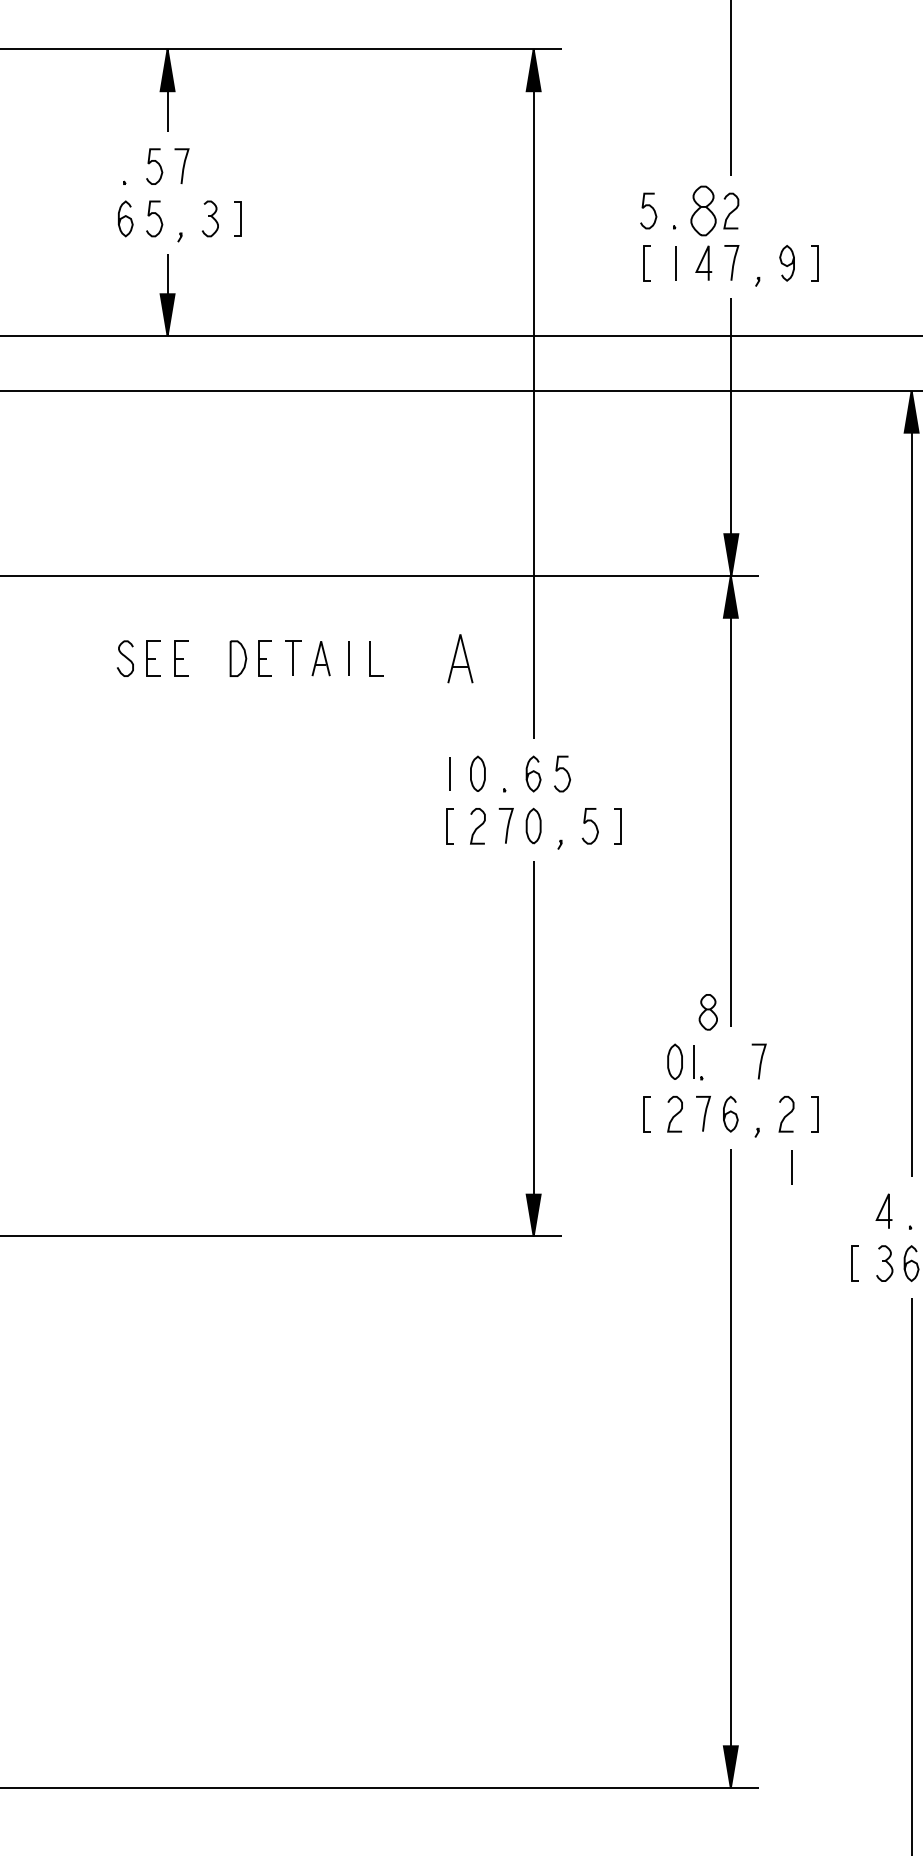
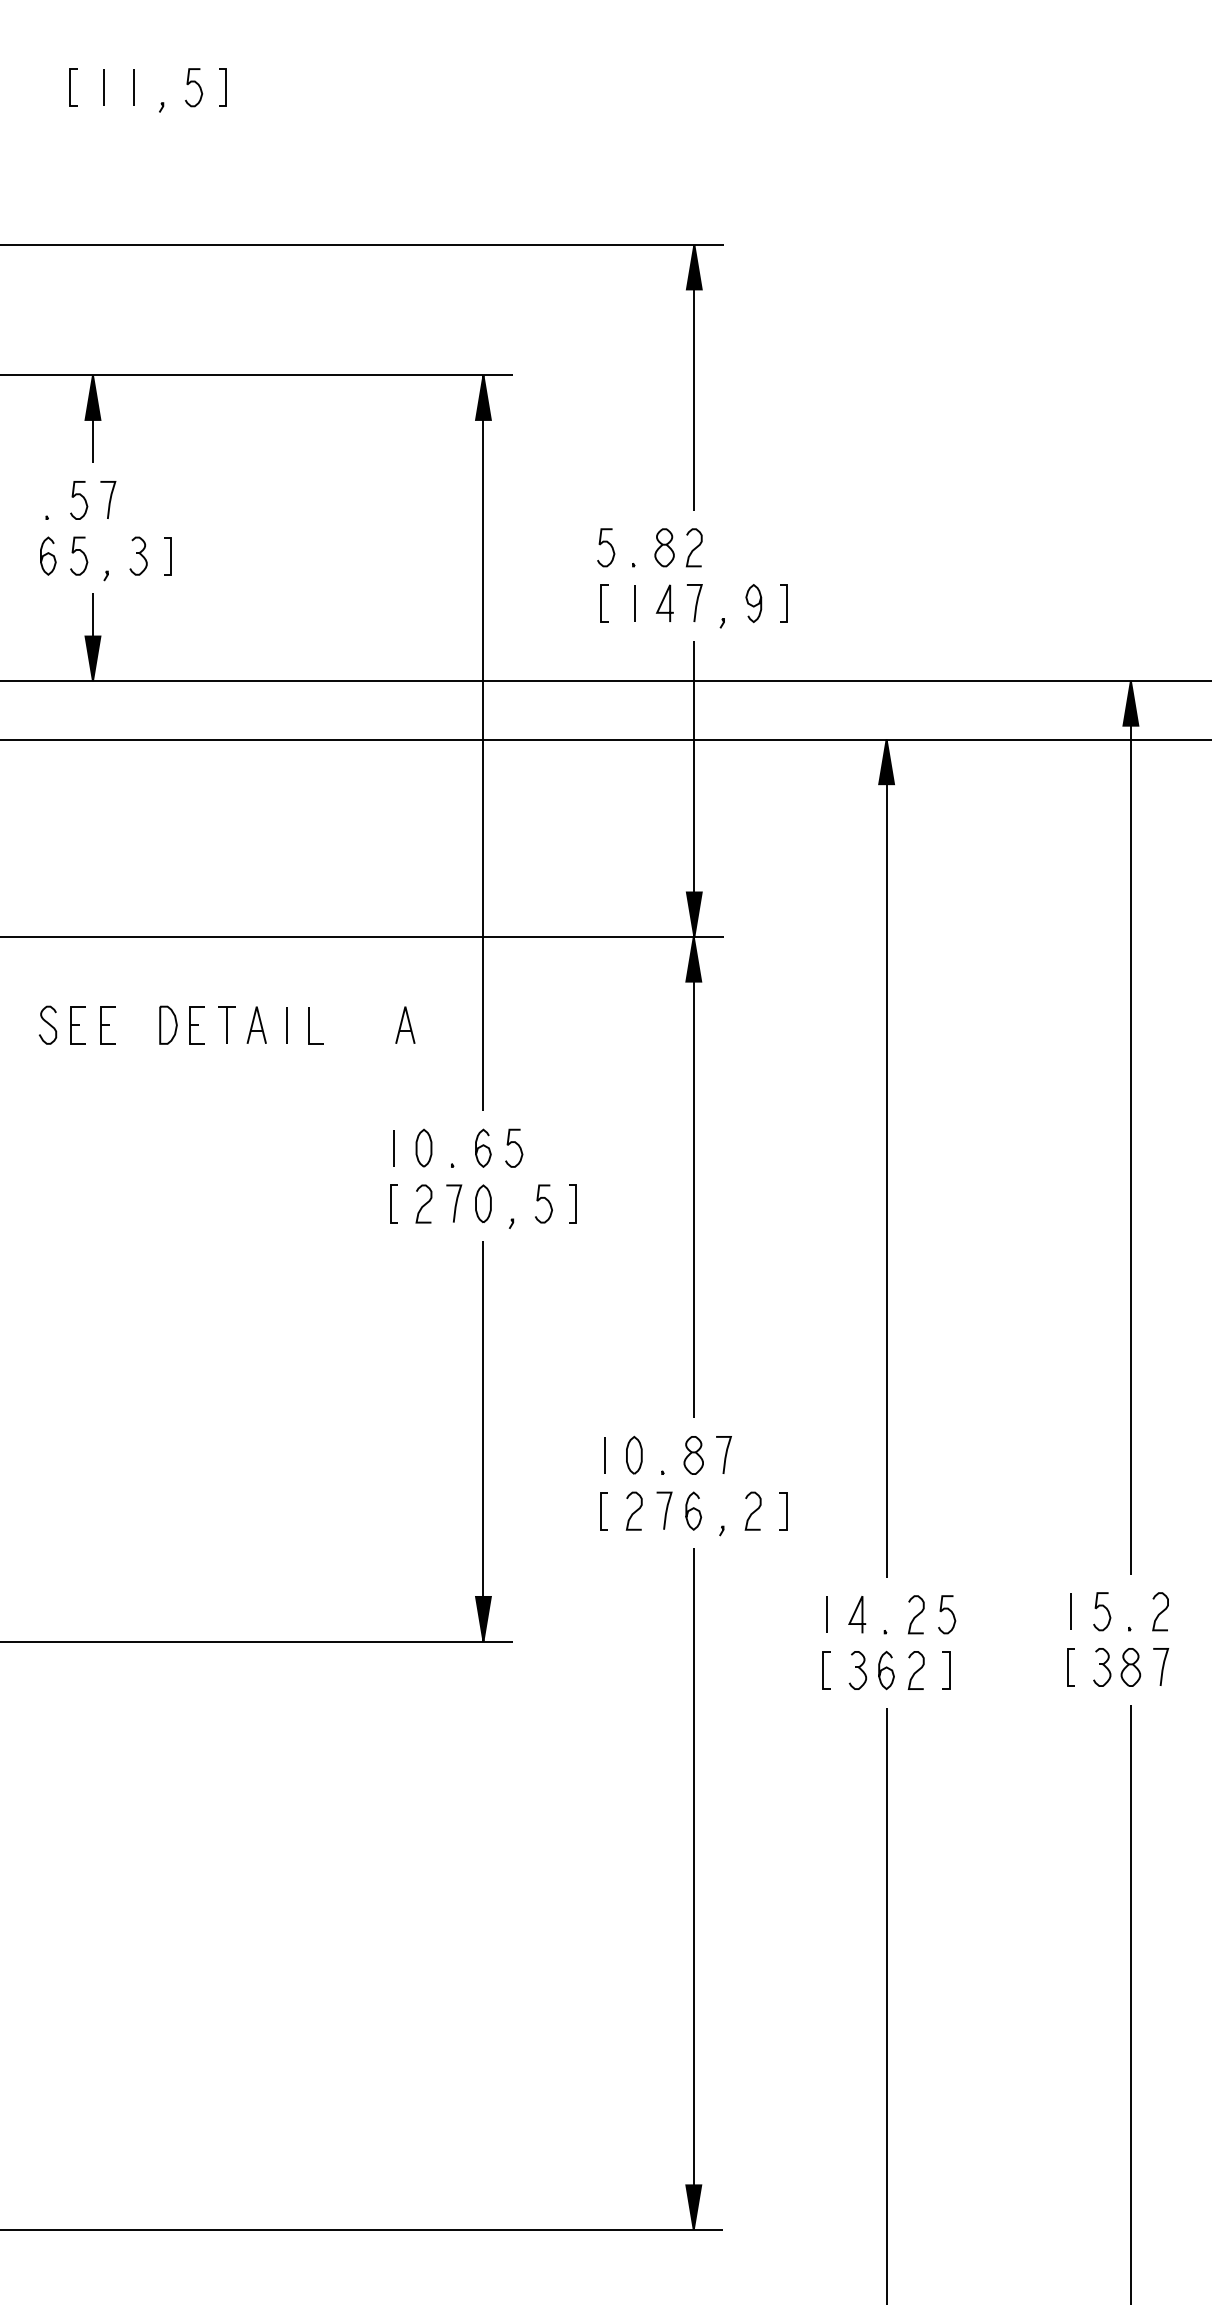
part: (703, 210) -> (664, 547), size x0.71
part: (460, 657) -> (405, 1024), size x0.71
part: (708, 1012) -> (693, 1455), moved
line: (694, 1062) -> (604, 1455), moved
line: (791, 1167) -> (826, 1614), moved

